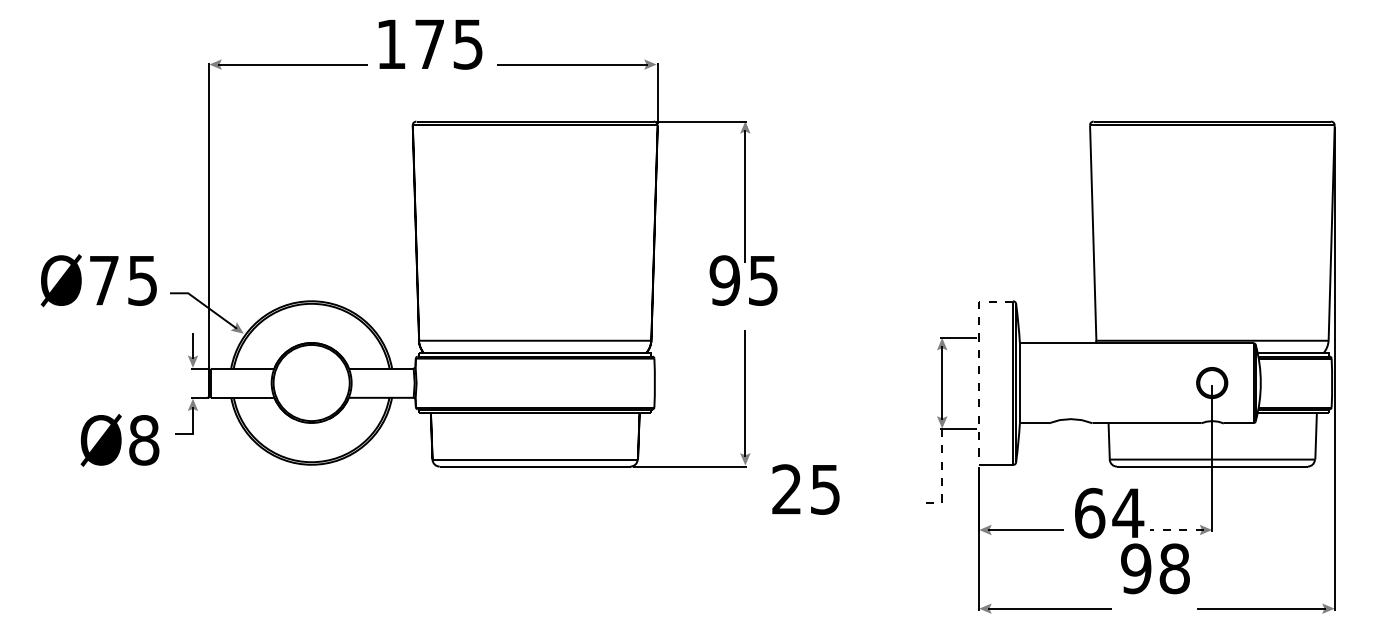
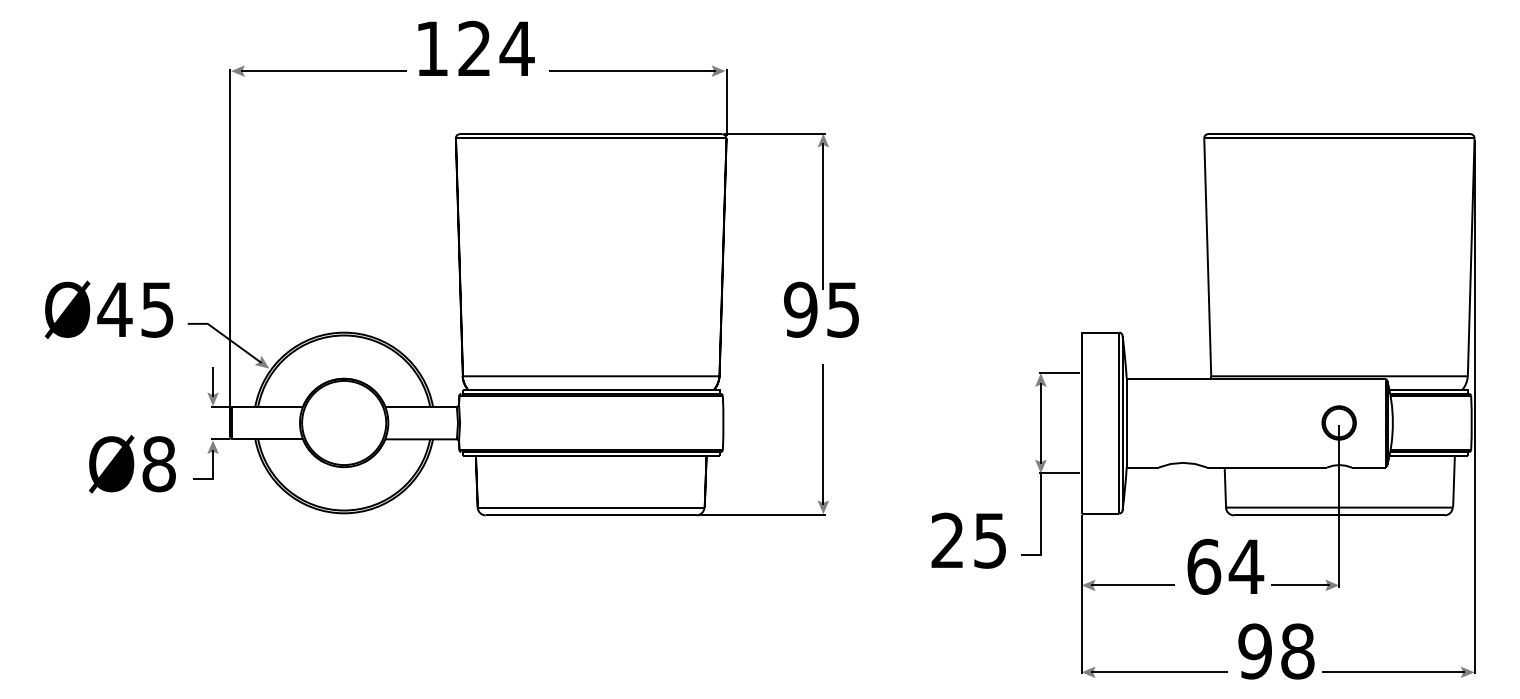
text: (449, 44) -> (496, 48), 175 -> 124
text: (104, 280) -> (115, 309), Ø75 -> Ø45
line: (979, 365) -> (1082, 403), dashed -> solid
text: (119, 440) -> (131, 464), moved
line: (942, 475) -> (1041, 525), dashed -> solid
text: (805, 489) -> (968, 540), moved
line: (1177, 529) -> (1300, 584), dashed -> solid
text: (1155, 568) -> (1276, 651), moved

